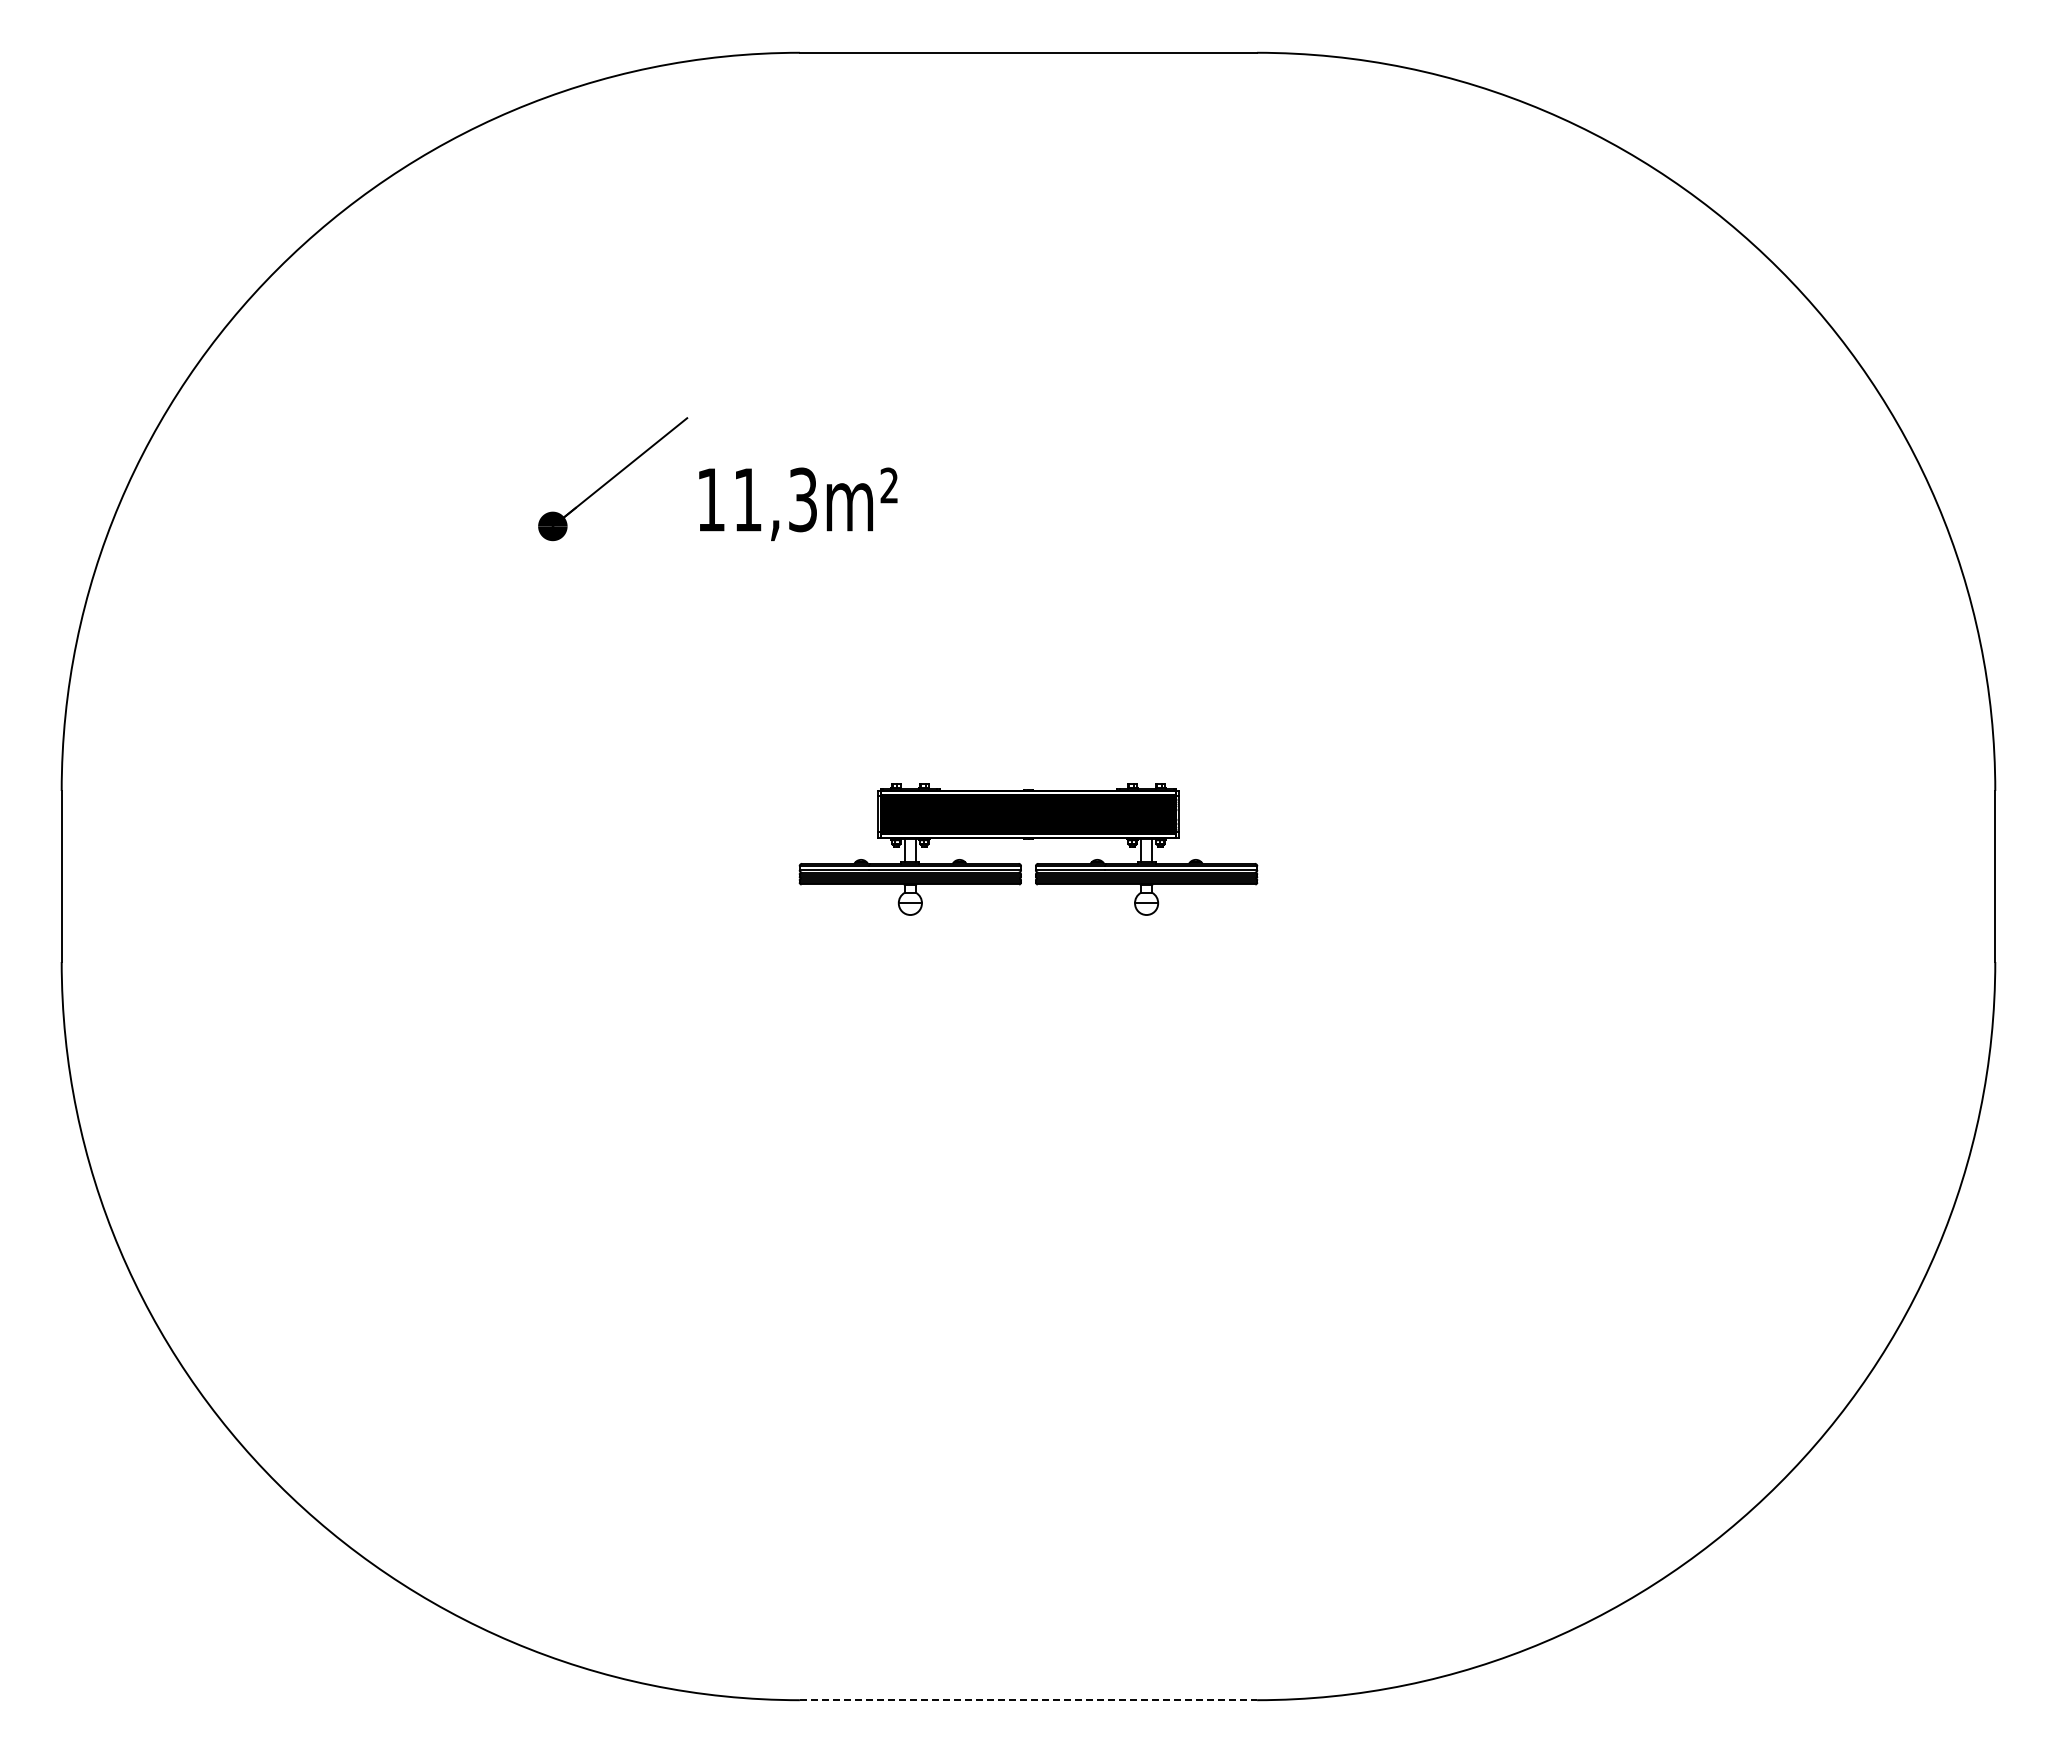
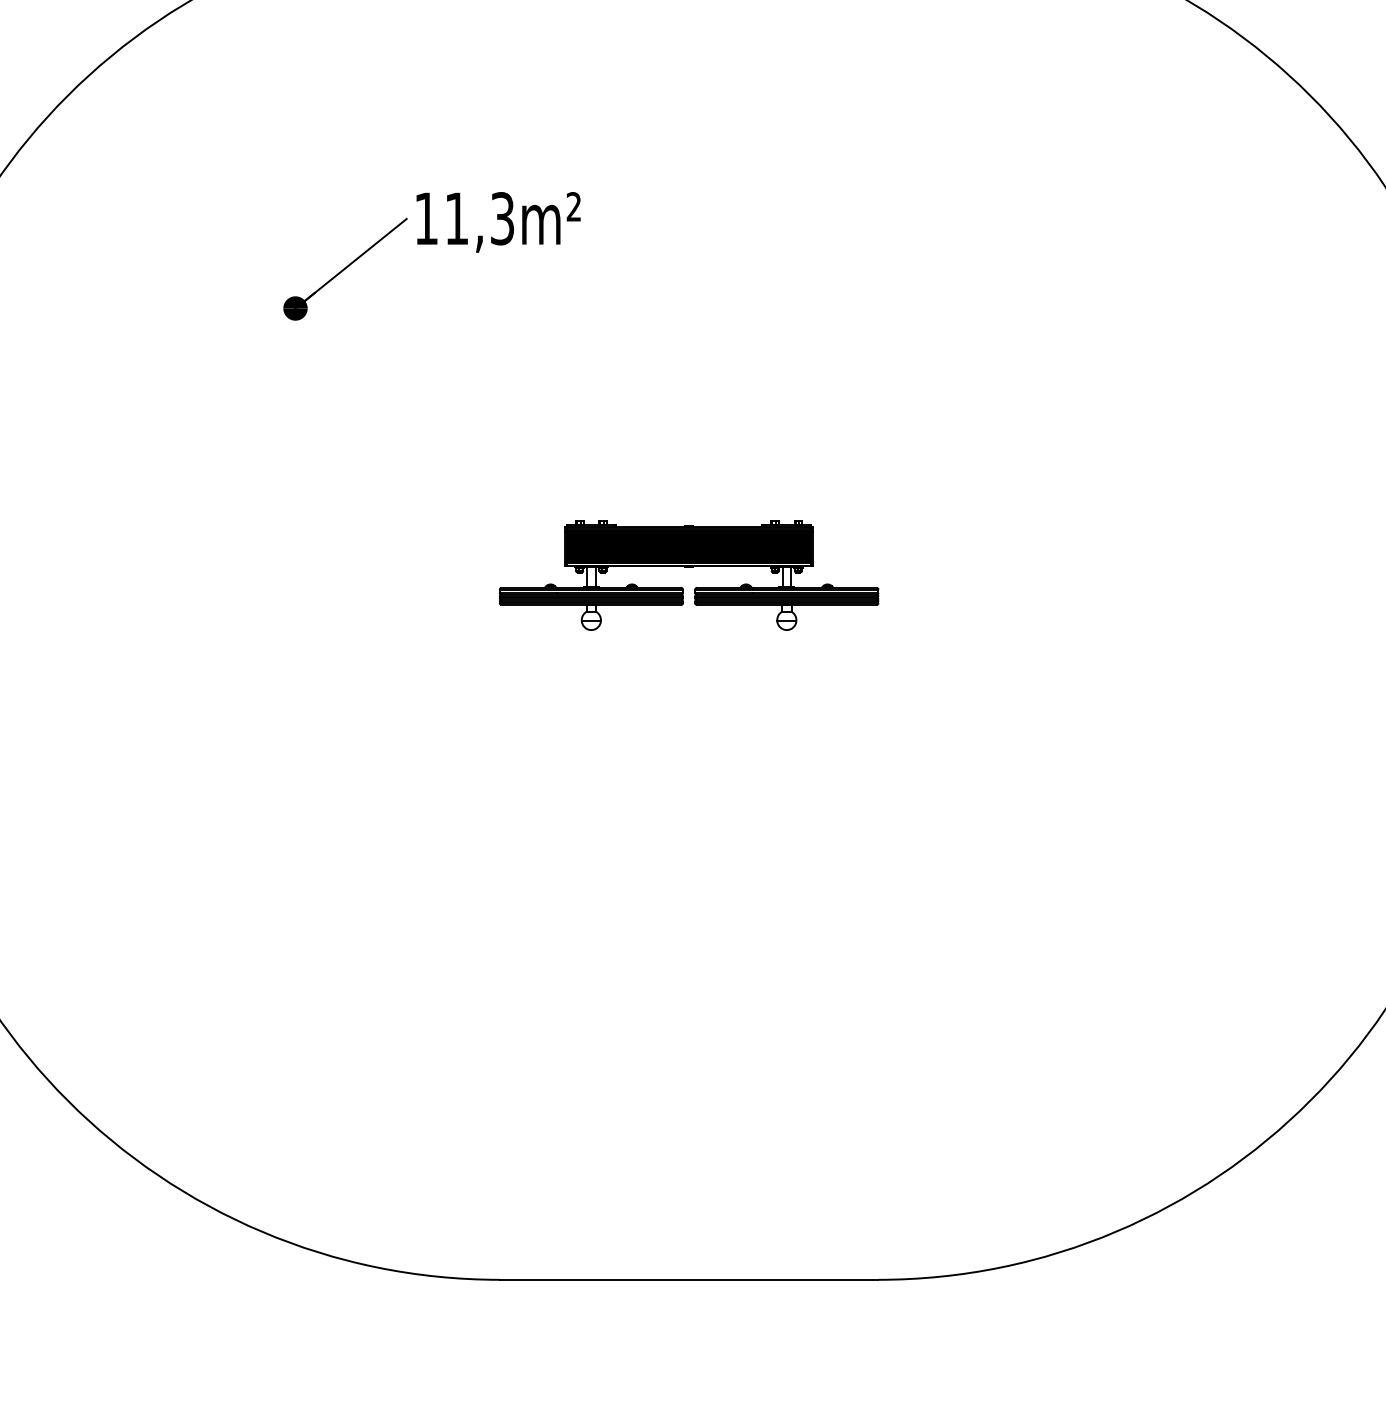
text: (798, 503) -> (498, 221), moved
line: (1028, 1700) -> (689, 1280), dashed -> solid

